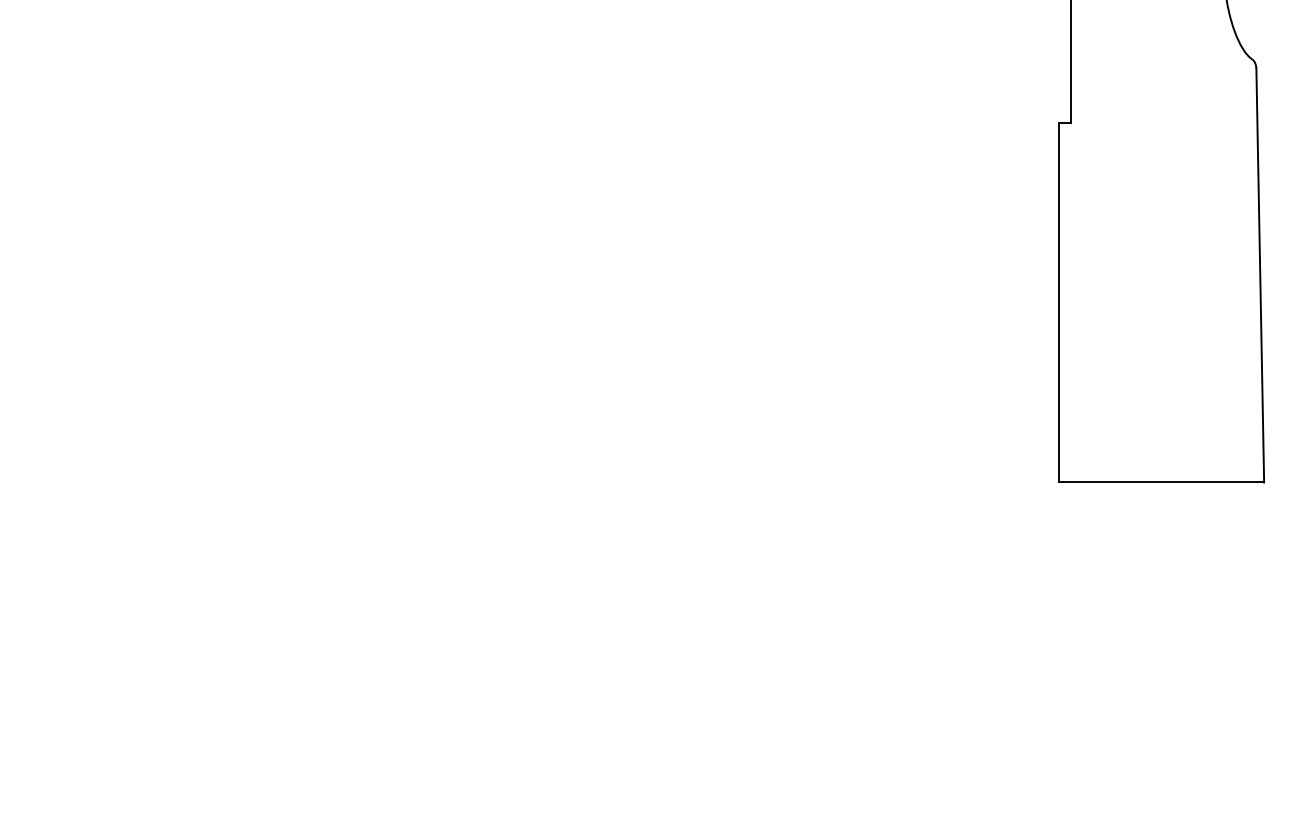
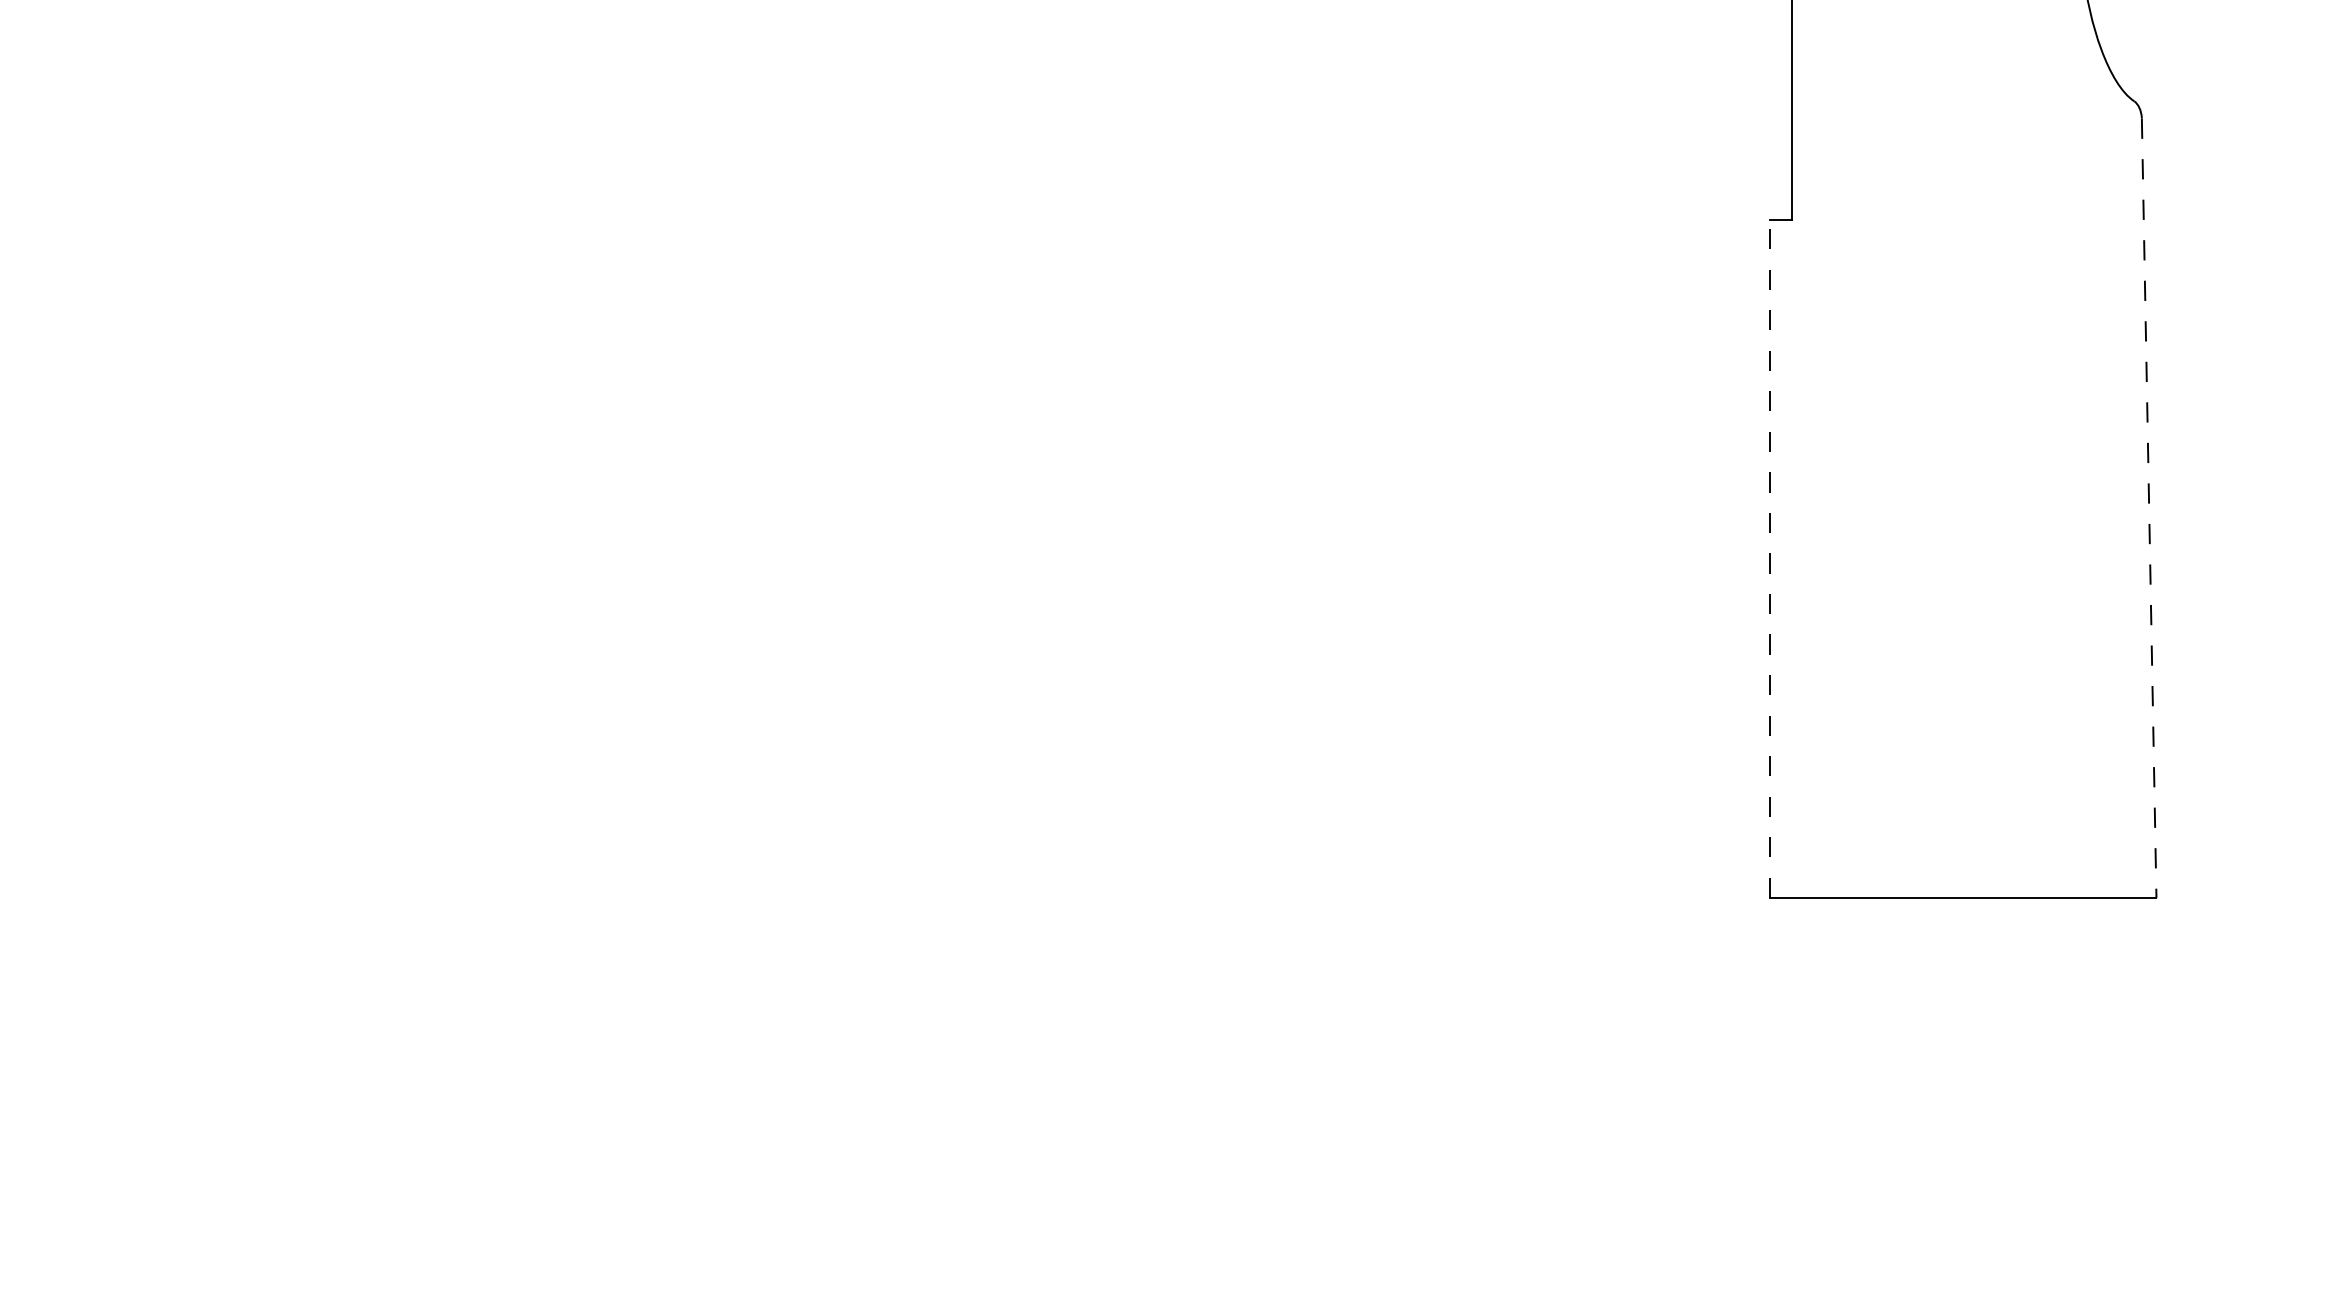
line: (1260, 275) -> (2149, 508), solid -> dashed
line: (1059, 302) -> (1771, 558), solid -> dashed

